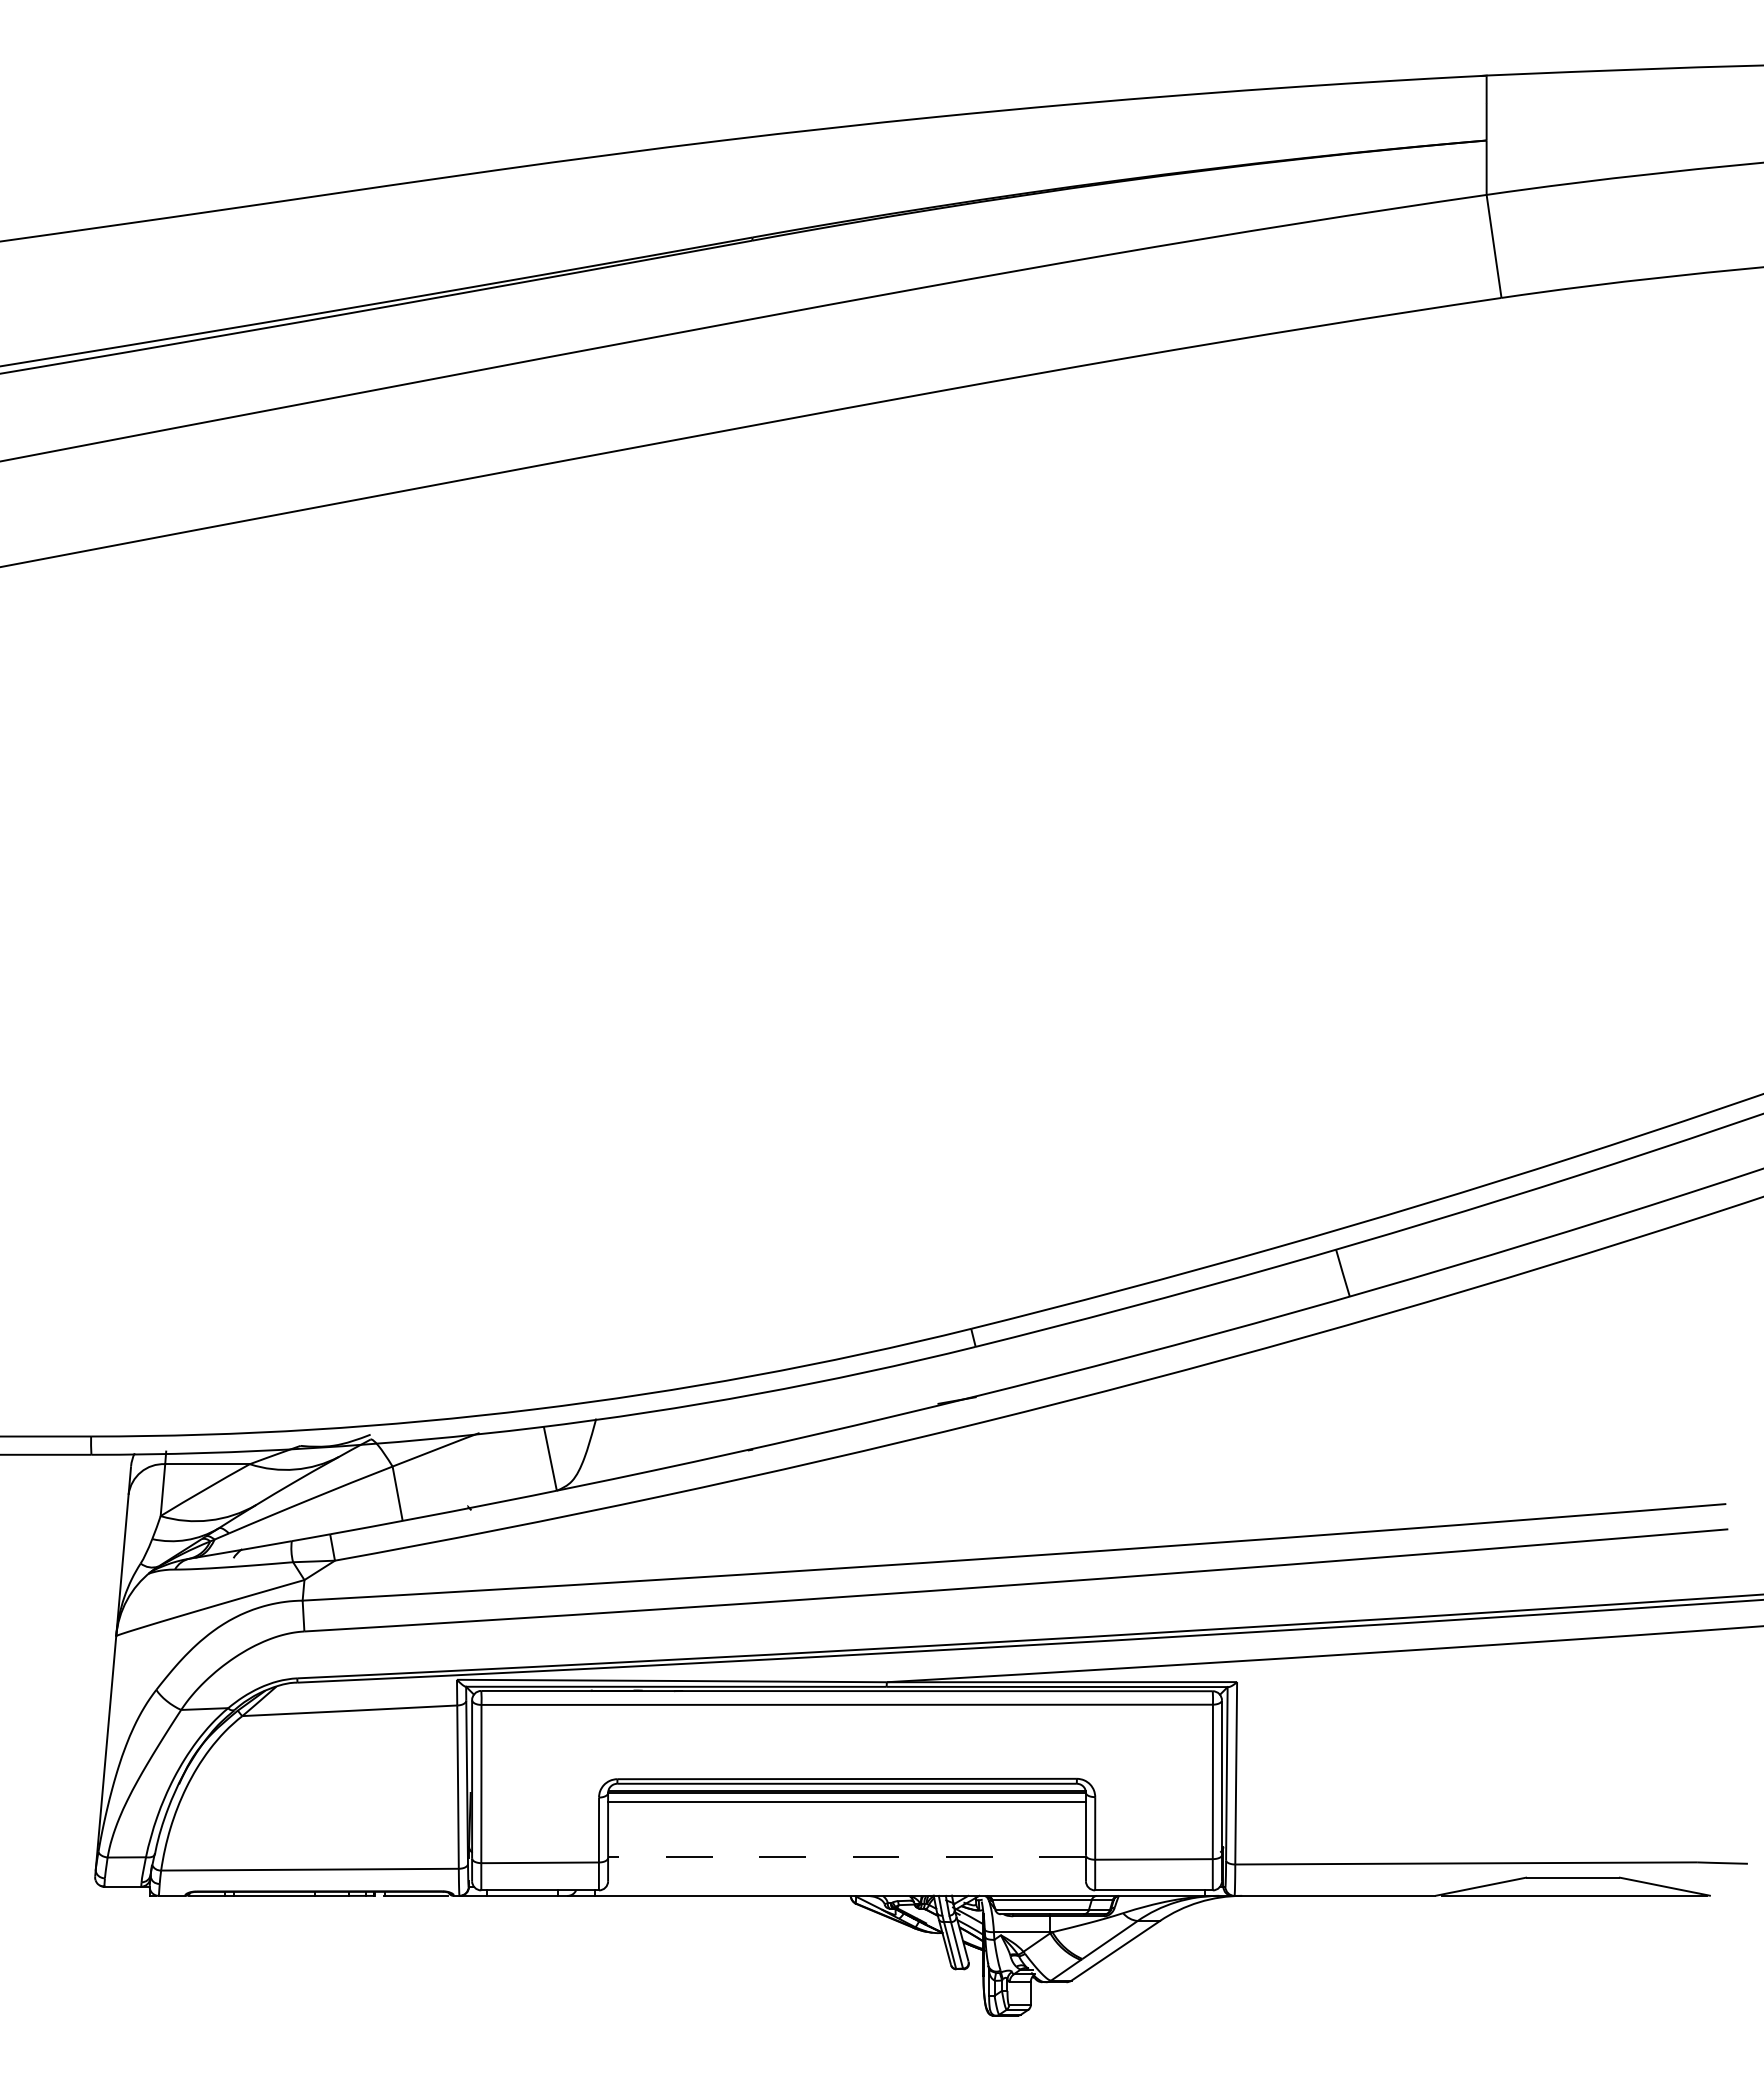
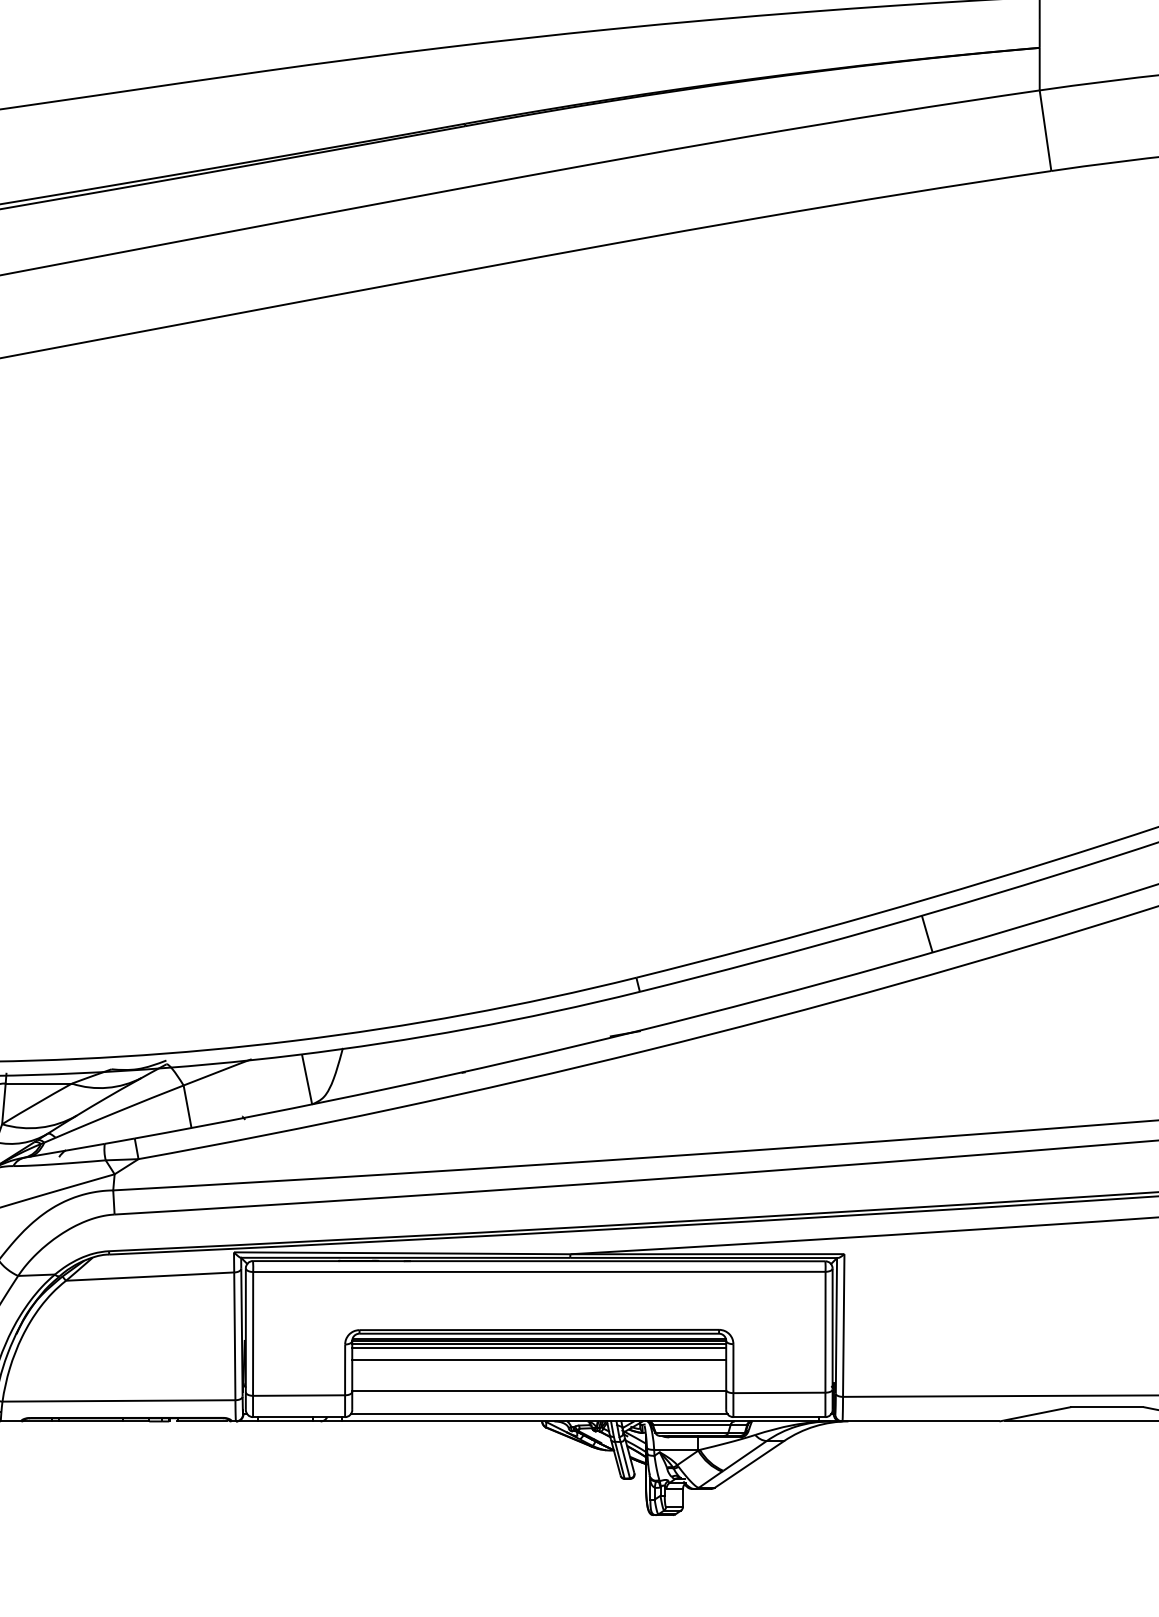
line: (846, 1796) -> (538, 1343), added
line: (846, 1817) -> (538, 1360), added
line: (847, 1857) -> (539, 1391), dashed -> solid
line: (846, 1886) -> (538, 1414), added

